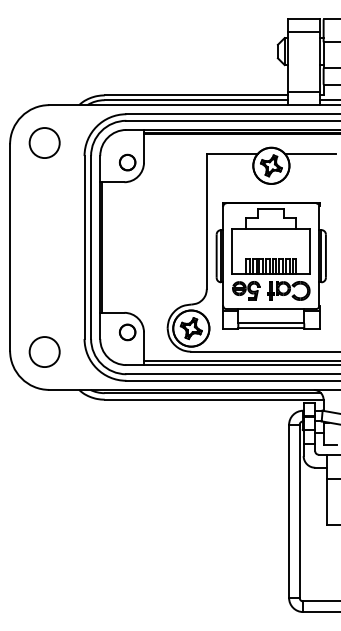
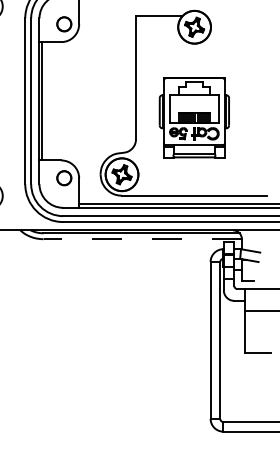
line: (310, 153) -> (230, 16), removed
part: (270, 265) -> (193, 117), size x0.7
line: (213, 399) -> (142, 239), solid -> dashed

